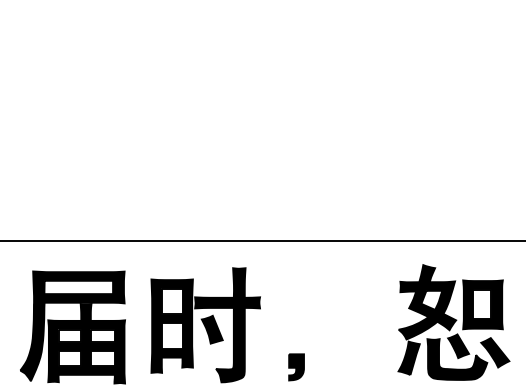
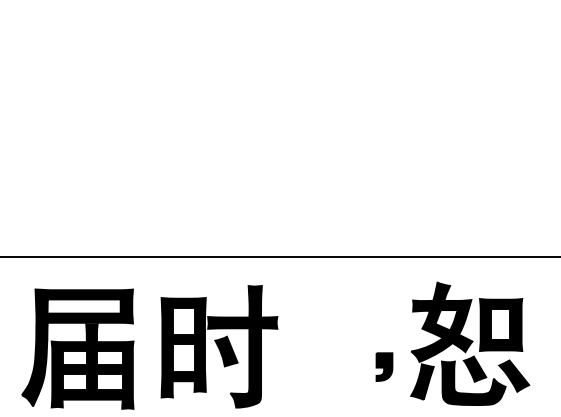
part: (453, 322) -> (469, 343), moved
part: (296, 367) -> (384, 367), moved

